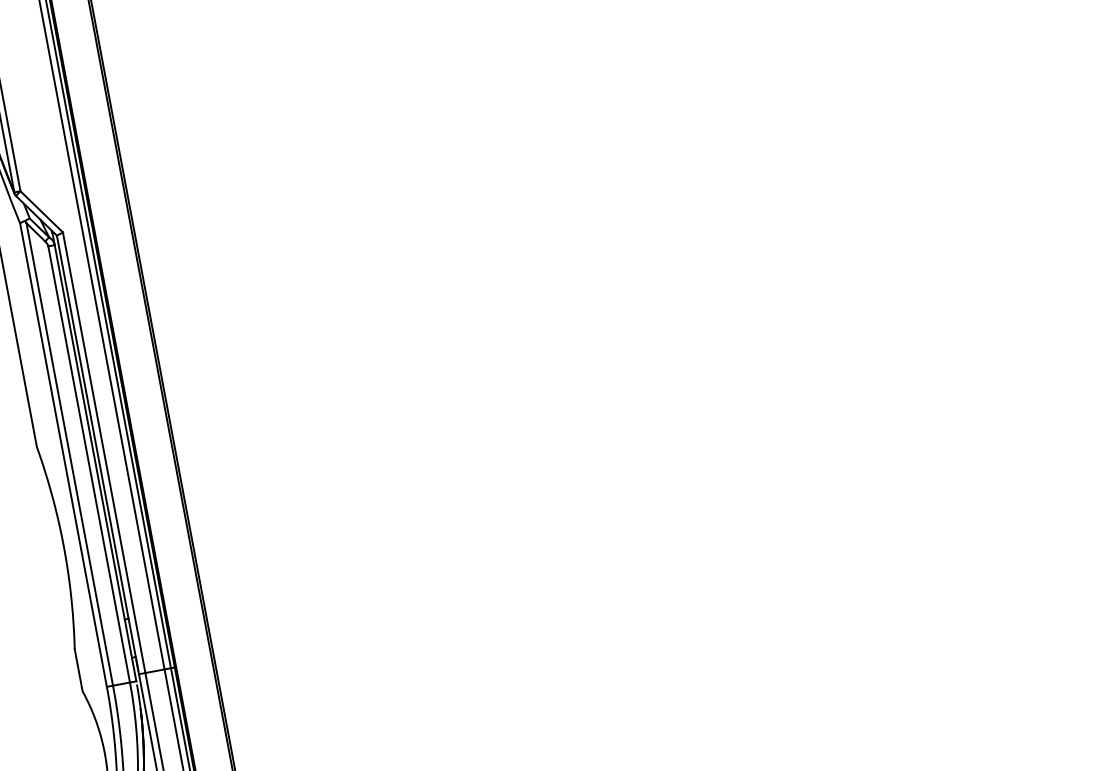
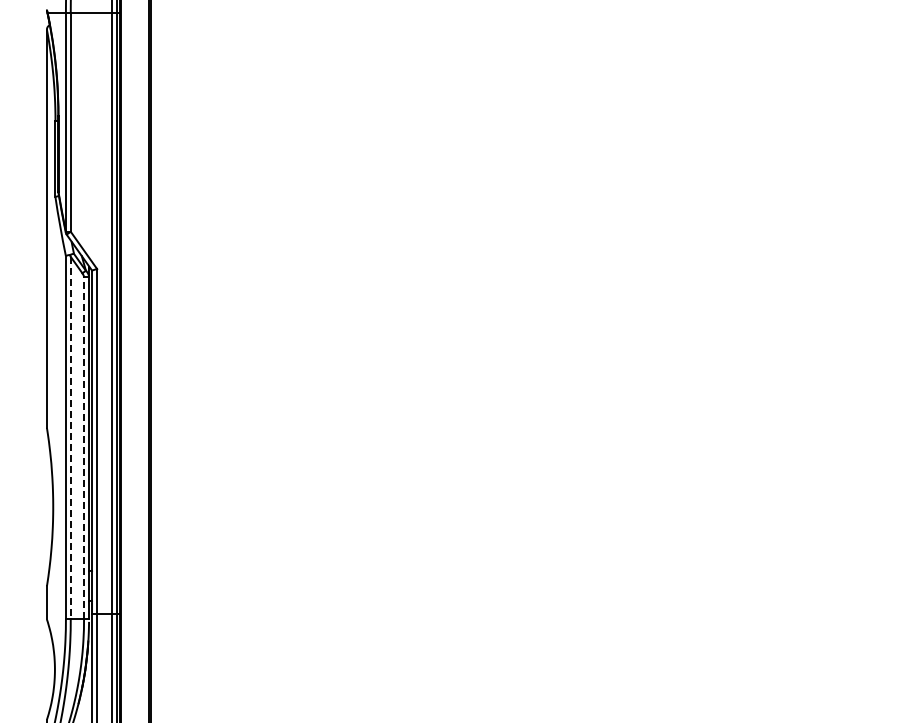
line: (69, 454) -> (70, 438), solid -> dashed
line: (89, 464) -> (84, 448), solid -> dashed

